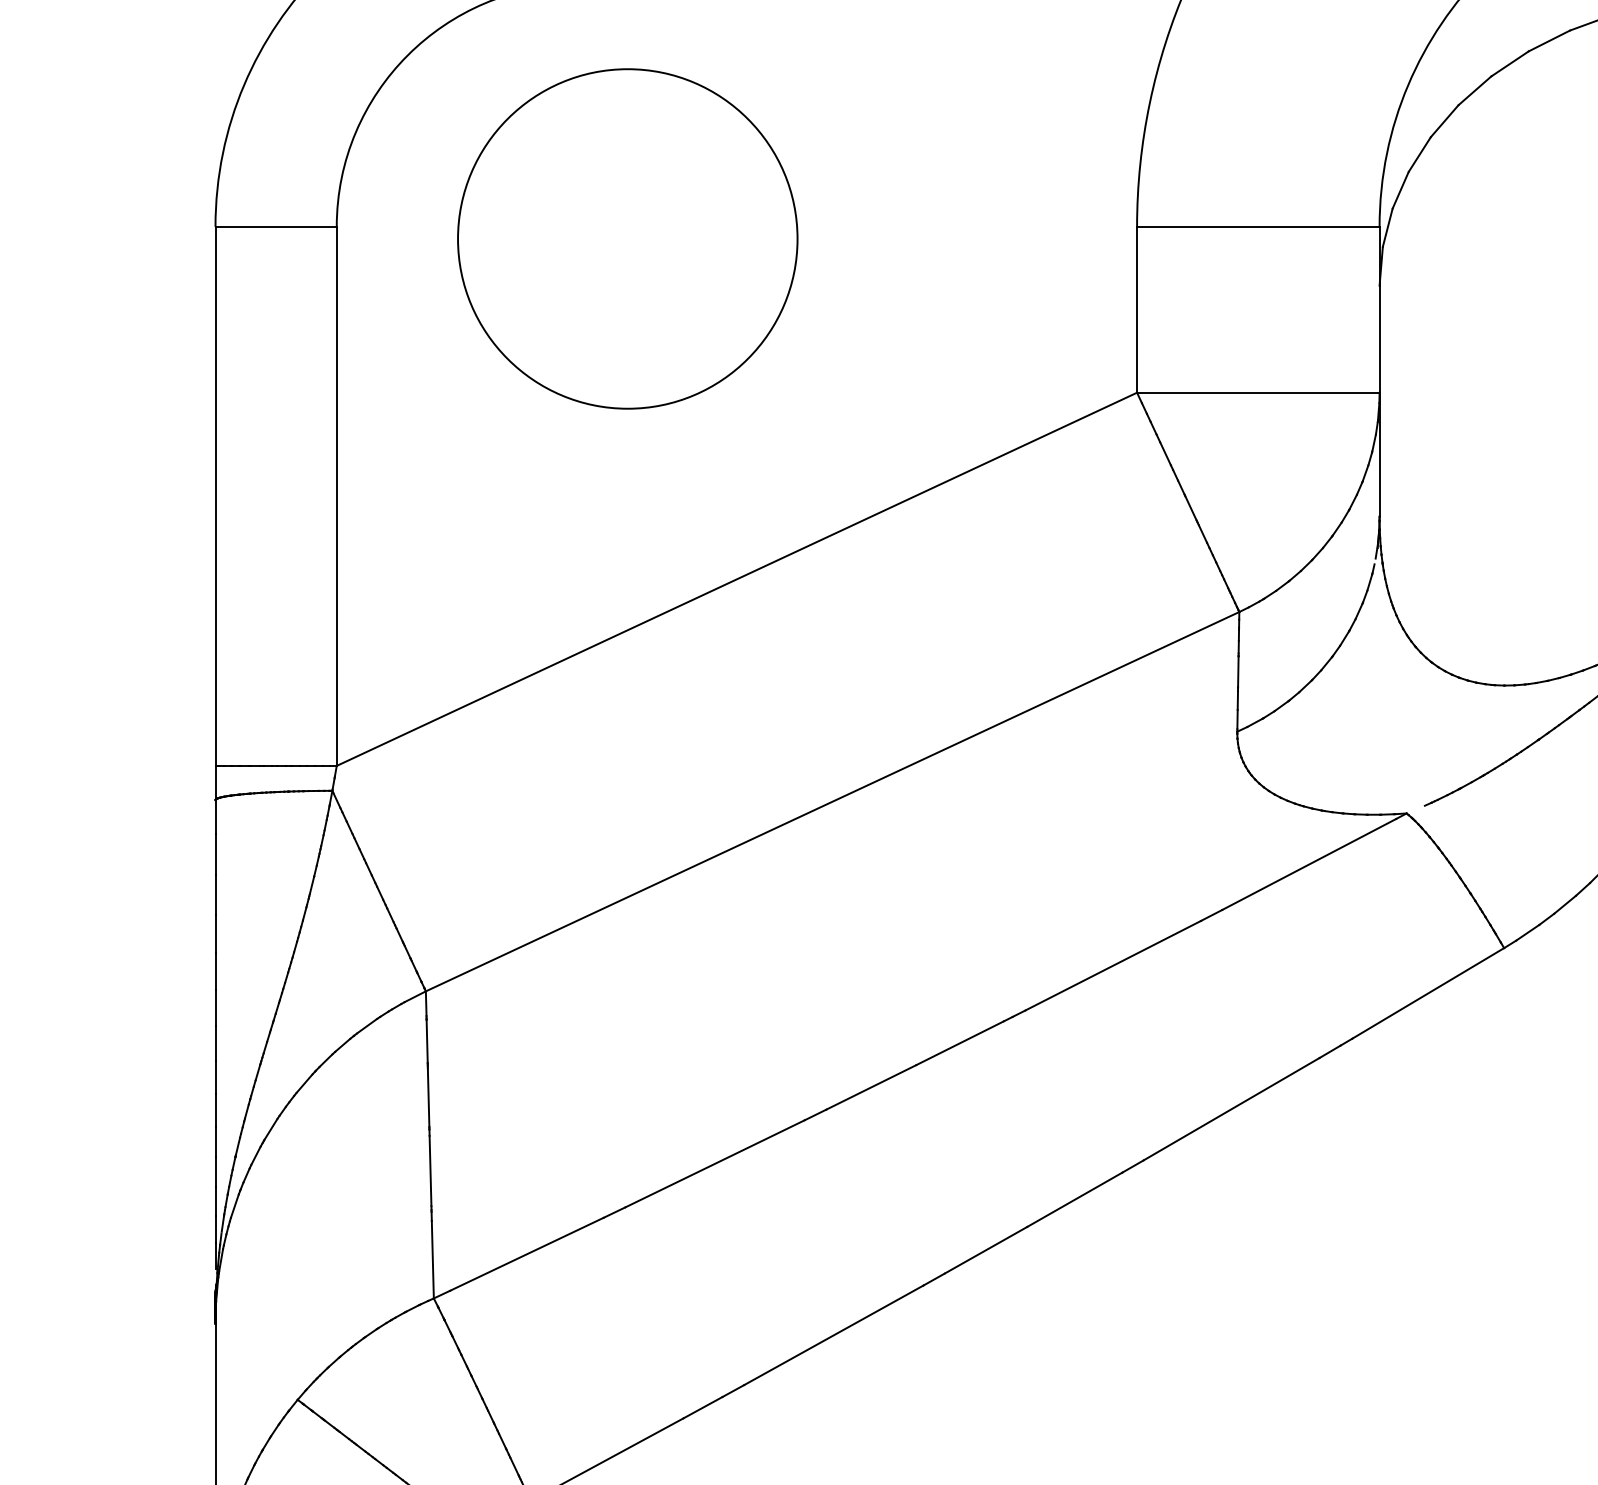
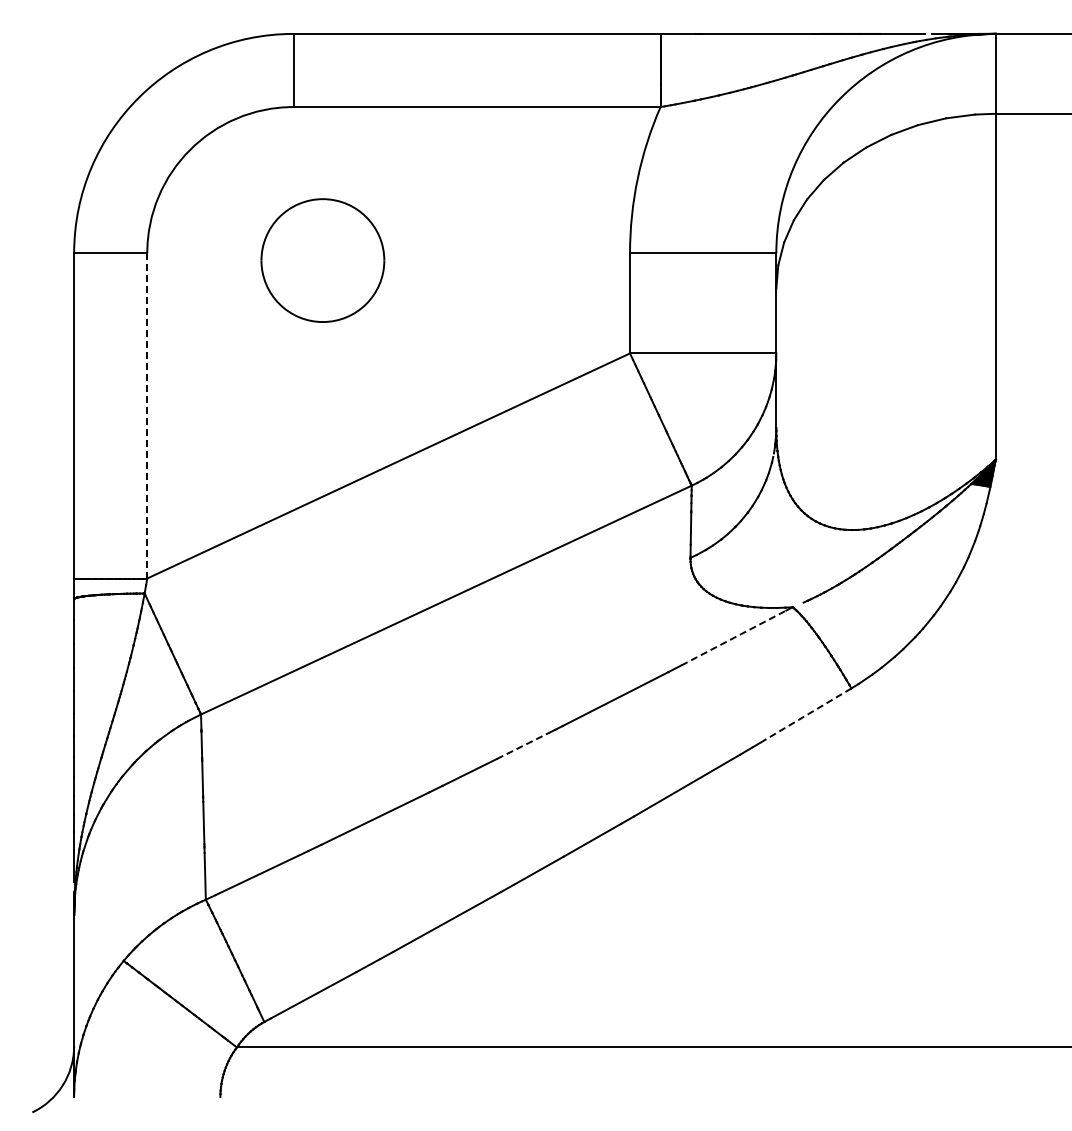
part: (627, 238) -> (322, 260), size x0.6
line: (337, 495) -> (147, 415), solid -> dashed
line: (1310, 863) -> (734, 637), solid -> dashed
line: (1427, 994) -> (805, 716), solid -> dashed
line: (960, 1042) -> (523, 745), solid -> dashed

